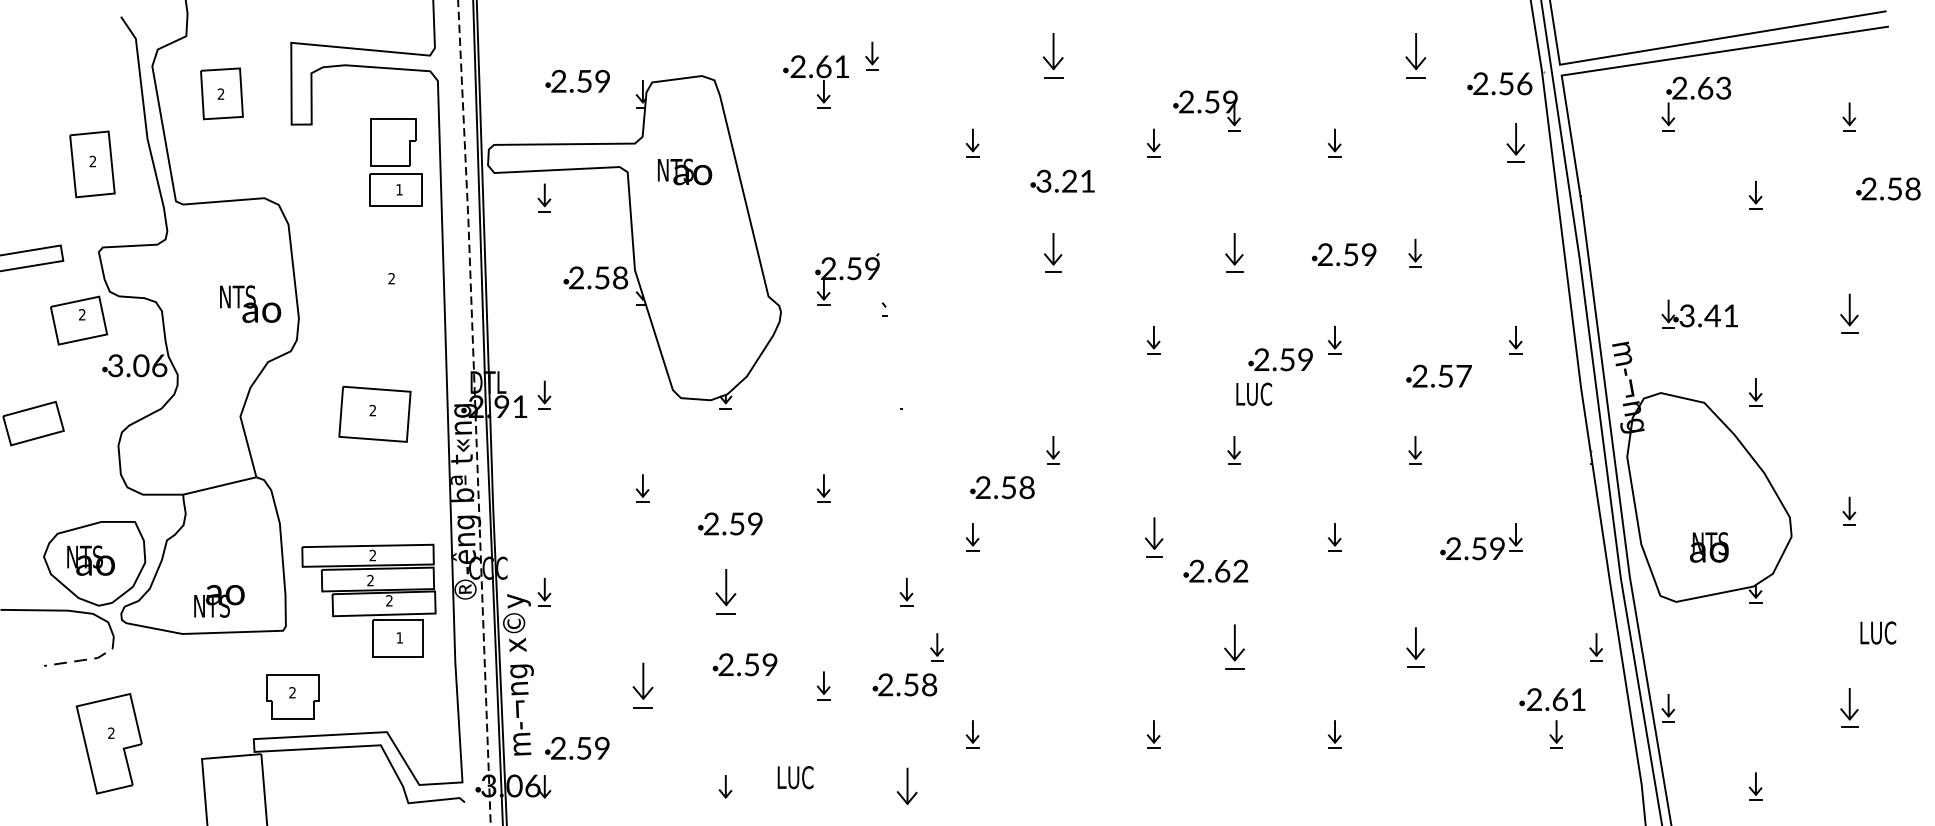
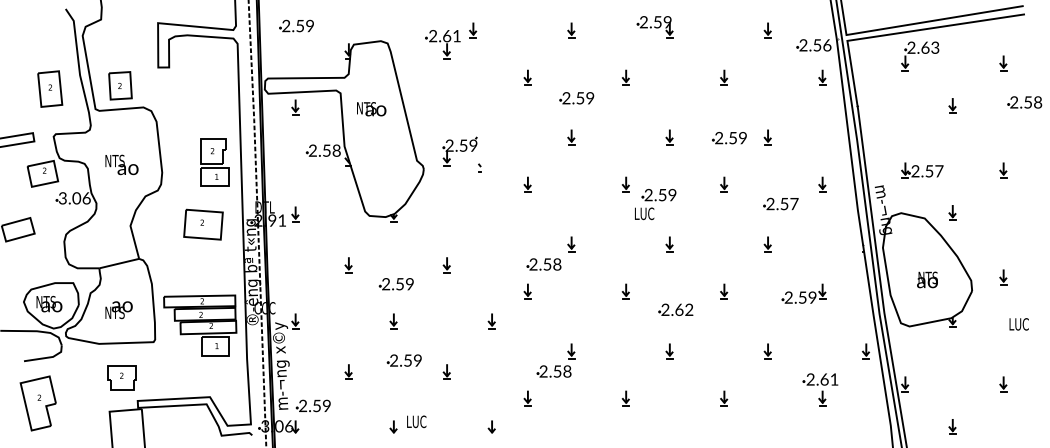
part: (1053, 56) -> (571, 30), size x0.62
part: (1414, 56) -> (767, 30), size x0.62
text: (577, 80) -> (296, 25), moved
part: (222, 93) -> (120, 85), moved
part: (1206, 111) -> (654, 27), moved
part: (1515, 143) -> (822, 77), size x0.71
part: (395, 163) -> (214, 162), moved
text: (684, 172) -> (371, 109), moved
text: (1066, 181) -> (578, 98), 3.21 -> 2.59
part: (1053, 253) -> (571, 137), size x0.71
part: (1233, 253) -> (669, 137), size x0.71
text: (249, 303) -> (121, 164), moved
part: (1849, 314) -> (1003, 170), size x0.71
text: (1709, 316) -> (927, 171), 3.41 -> 2.57
part: (972, 340) -> (527, 184), added
text: (1274, 377) -> (655, 204), moved
part: (1152, 537) -> (625, 291), size x0.71
text: (1709, 546) -> (927, 279), moved
text: (1215, 570) -> (675, 309), moved
part: (725, 592) -> (393, 321), size x0.62
text: (218, 601) -> (118, 310), moved
text: (1877, 633) -> (1018, 324), moved
part: (1233, 647) -> (669, 351), size x0.62
part: (1414, 647) -> (767, 351), size x0.71
line: (87, 659) -> (47, 357), dashed -> solid
part: (907, 664) -> (555, 360), moved
part: (642, 684) -> (348, 371), size x0.62
part: (292, 695) -> (121, 377), moved
part: (1849, 708) -> (1003, 384), size x0.71
part: (1552, 718) -> (820, 389), moved
part: (107, 743) -> (37, 403), moved
text: (795, 776) -> (416, 421), moved
part: (905, 786) -> (491, 426), size x0.62

